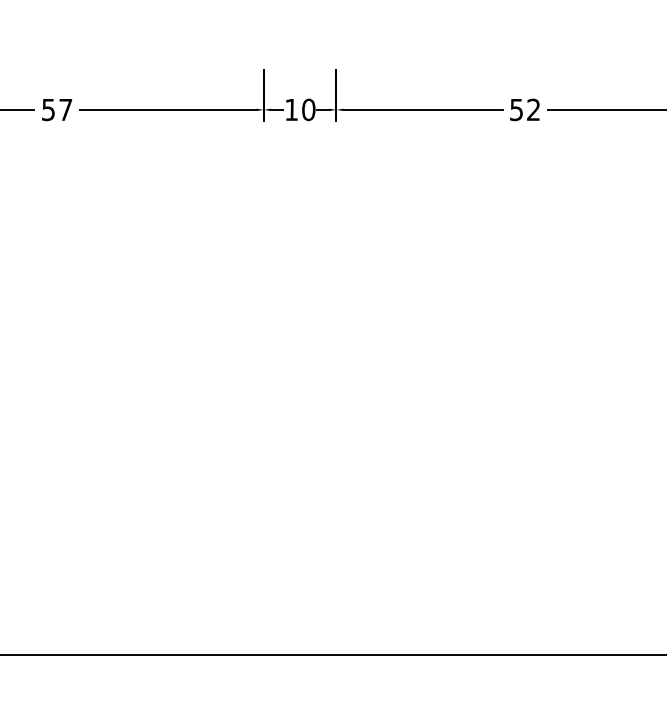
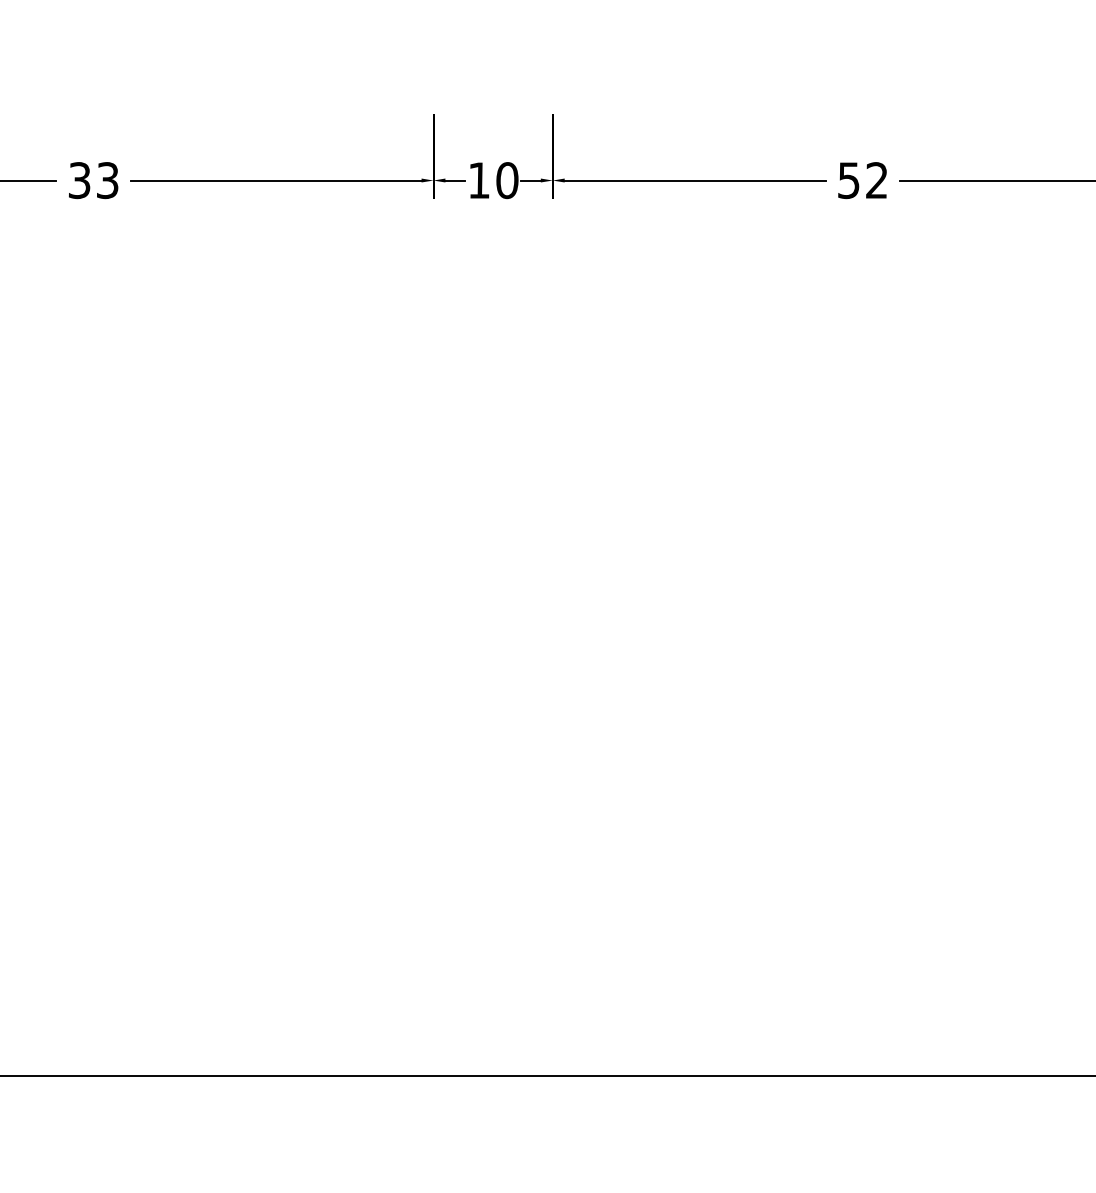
text: (57, 109) -> (94, 179), 57 -> 33

